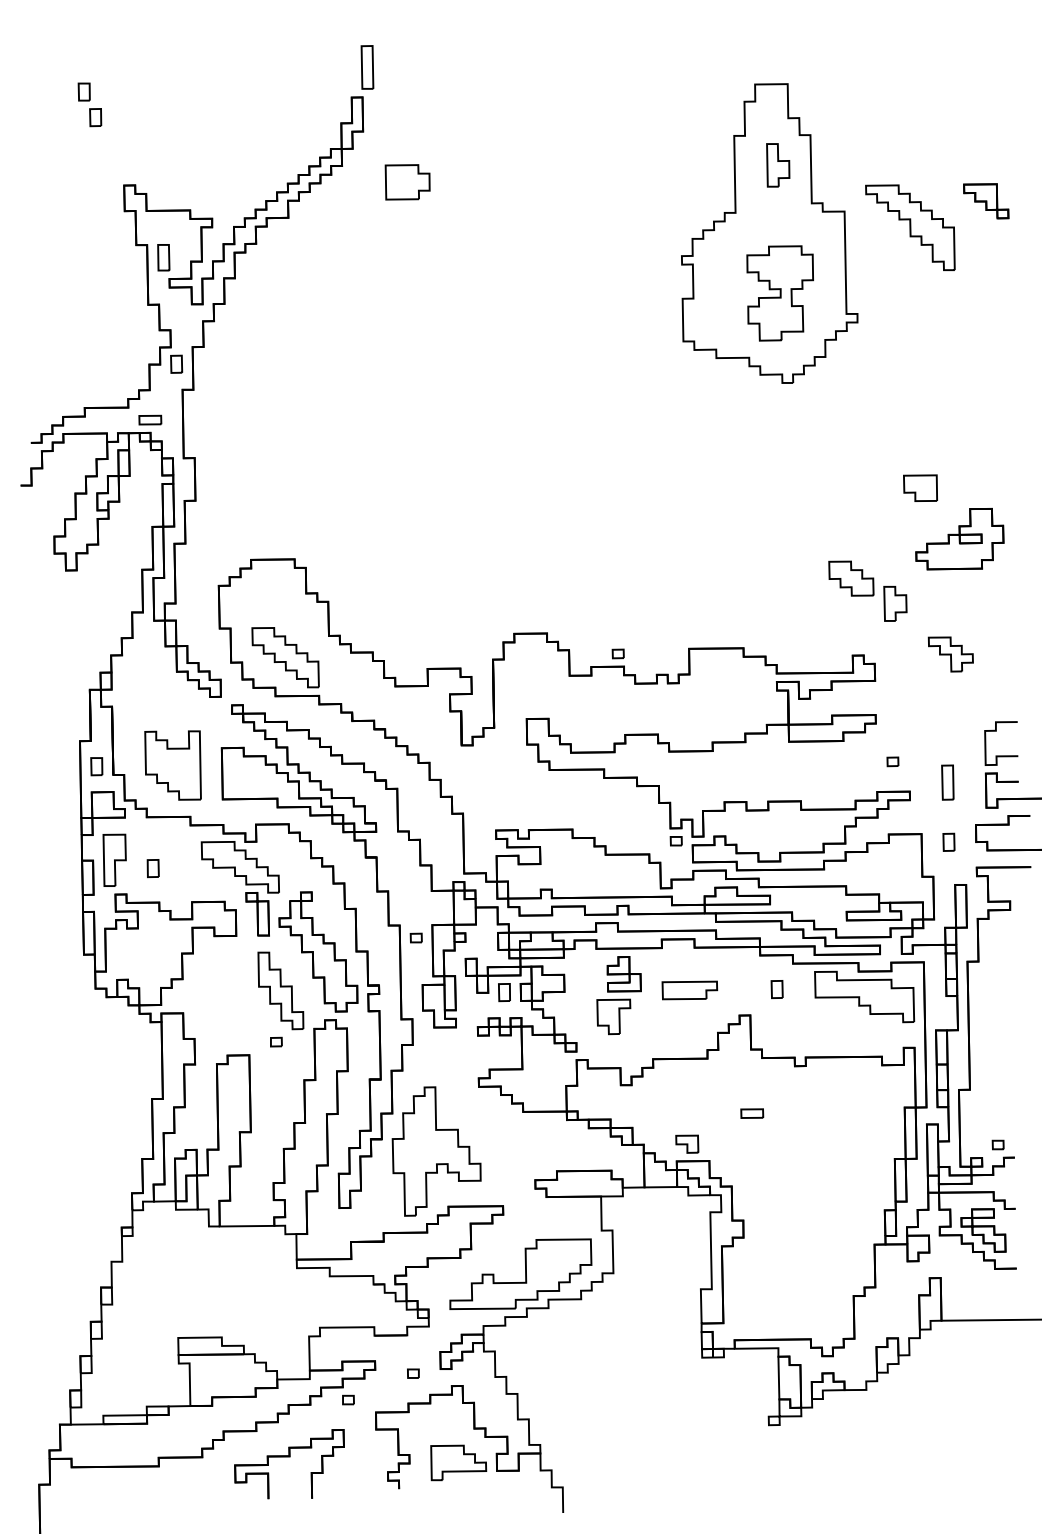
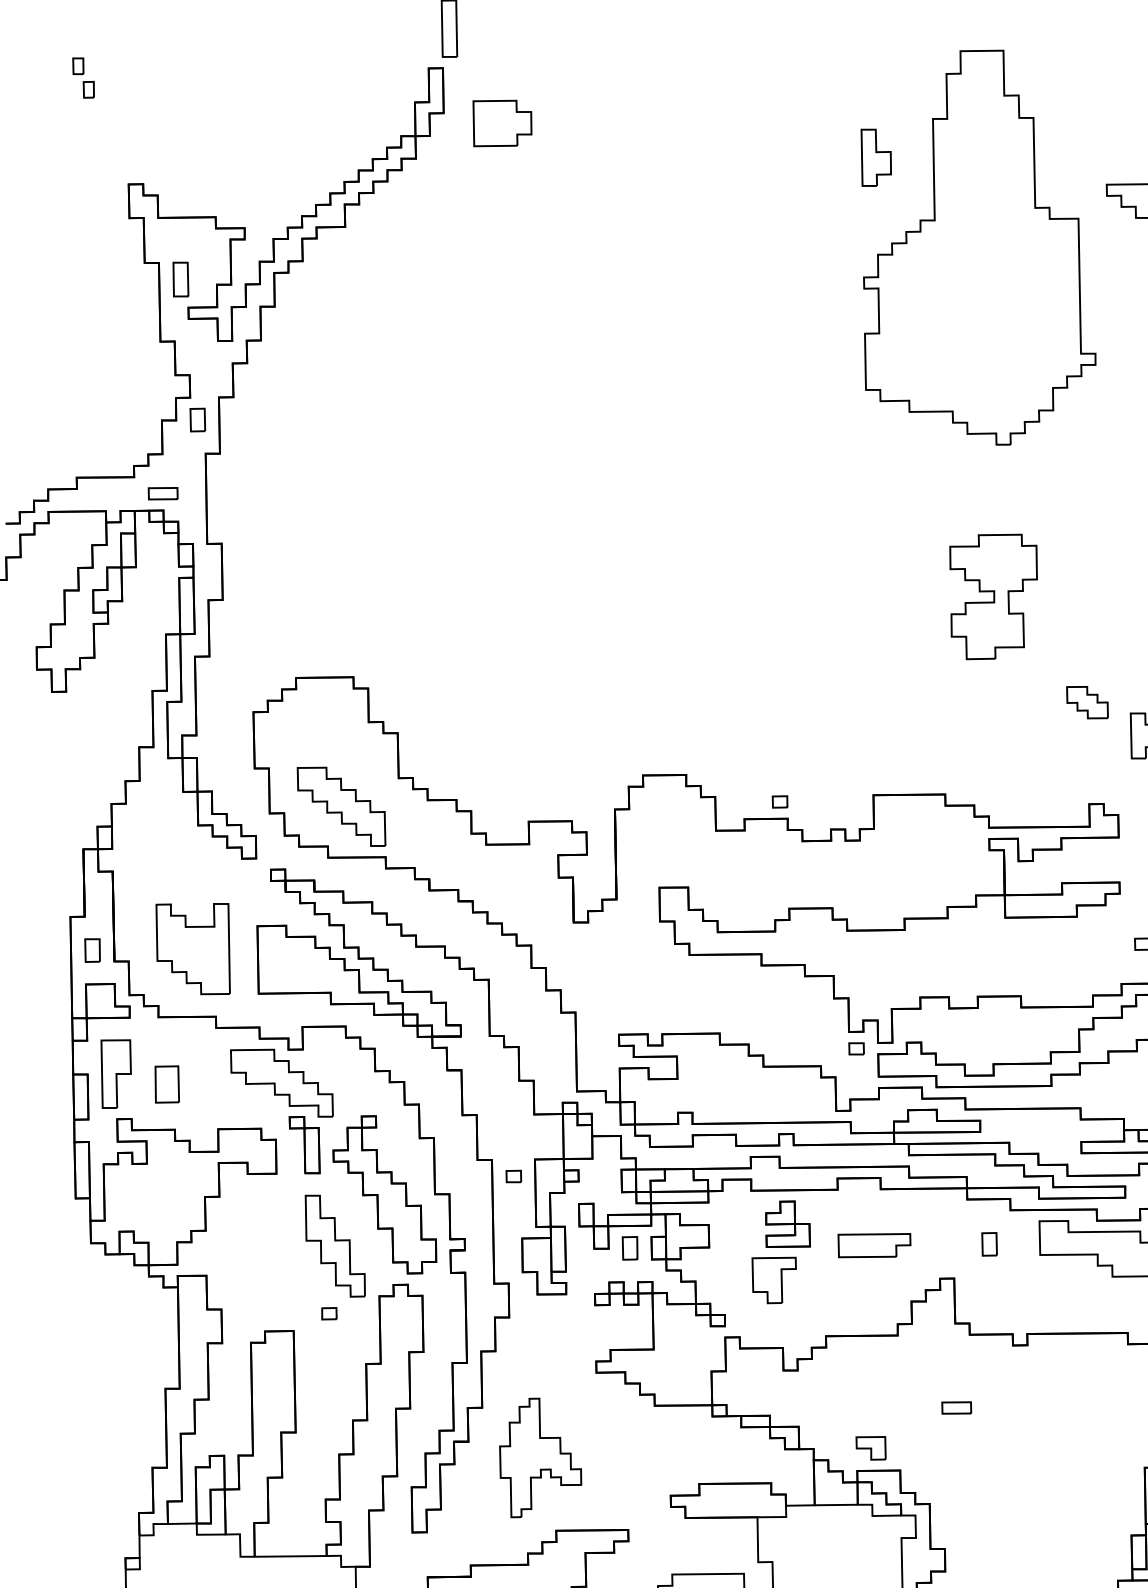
part: (89, 104) -> (82, 77), size x0.7
part: (778, 165) -> (876, 157), moved
part: (407, 182) -> (502, 123), moved
part: (779, 293) -> (992, 597), moved
part: (851, 578) -> (1087, 702), size x0.7
part: (152, 868) -> (166, 1084), size x1.6
part: (436, 1151) -> (540, 1457), size x0.7

